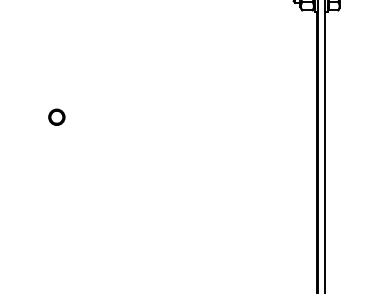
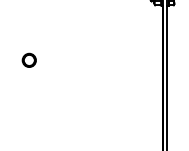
circle: (55, 115) -> (28, 59), size x1.67

